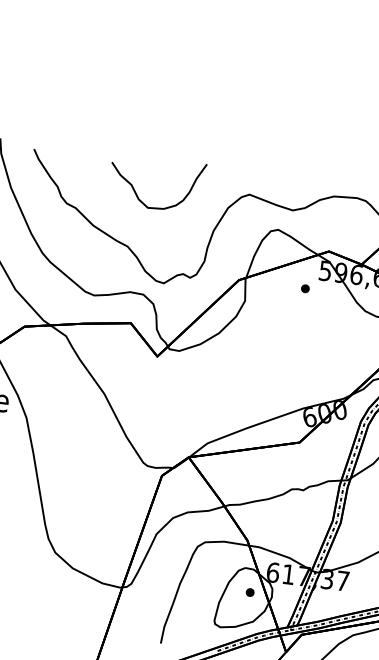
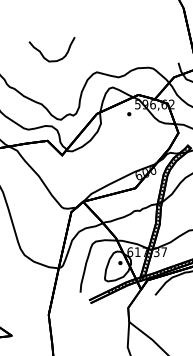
curve: (136, 189) -> (42, 53), moved

